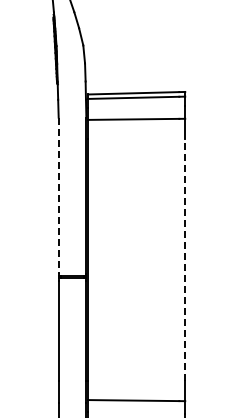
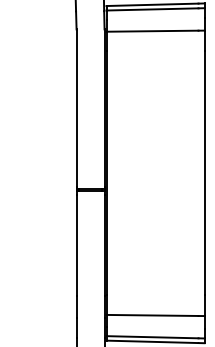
line: (58, 196) -> (76, 109), dashed -> solid
line: (185, 259) -> (204, 172), dashed -> solid

